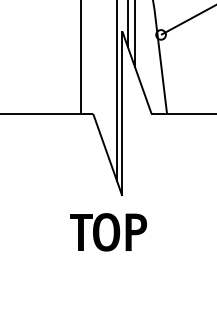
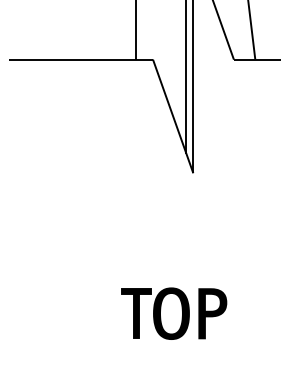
part: (108, 232) -> (174, 313), moved

